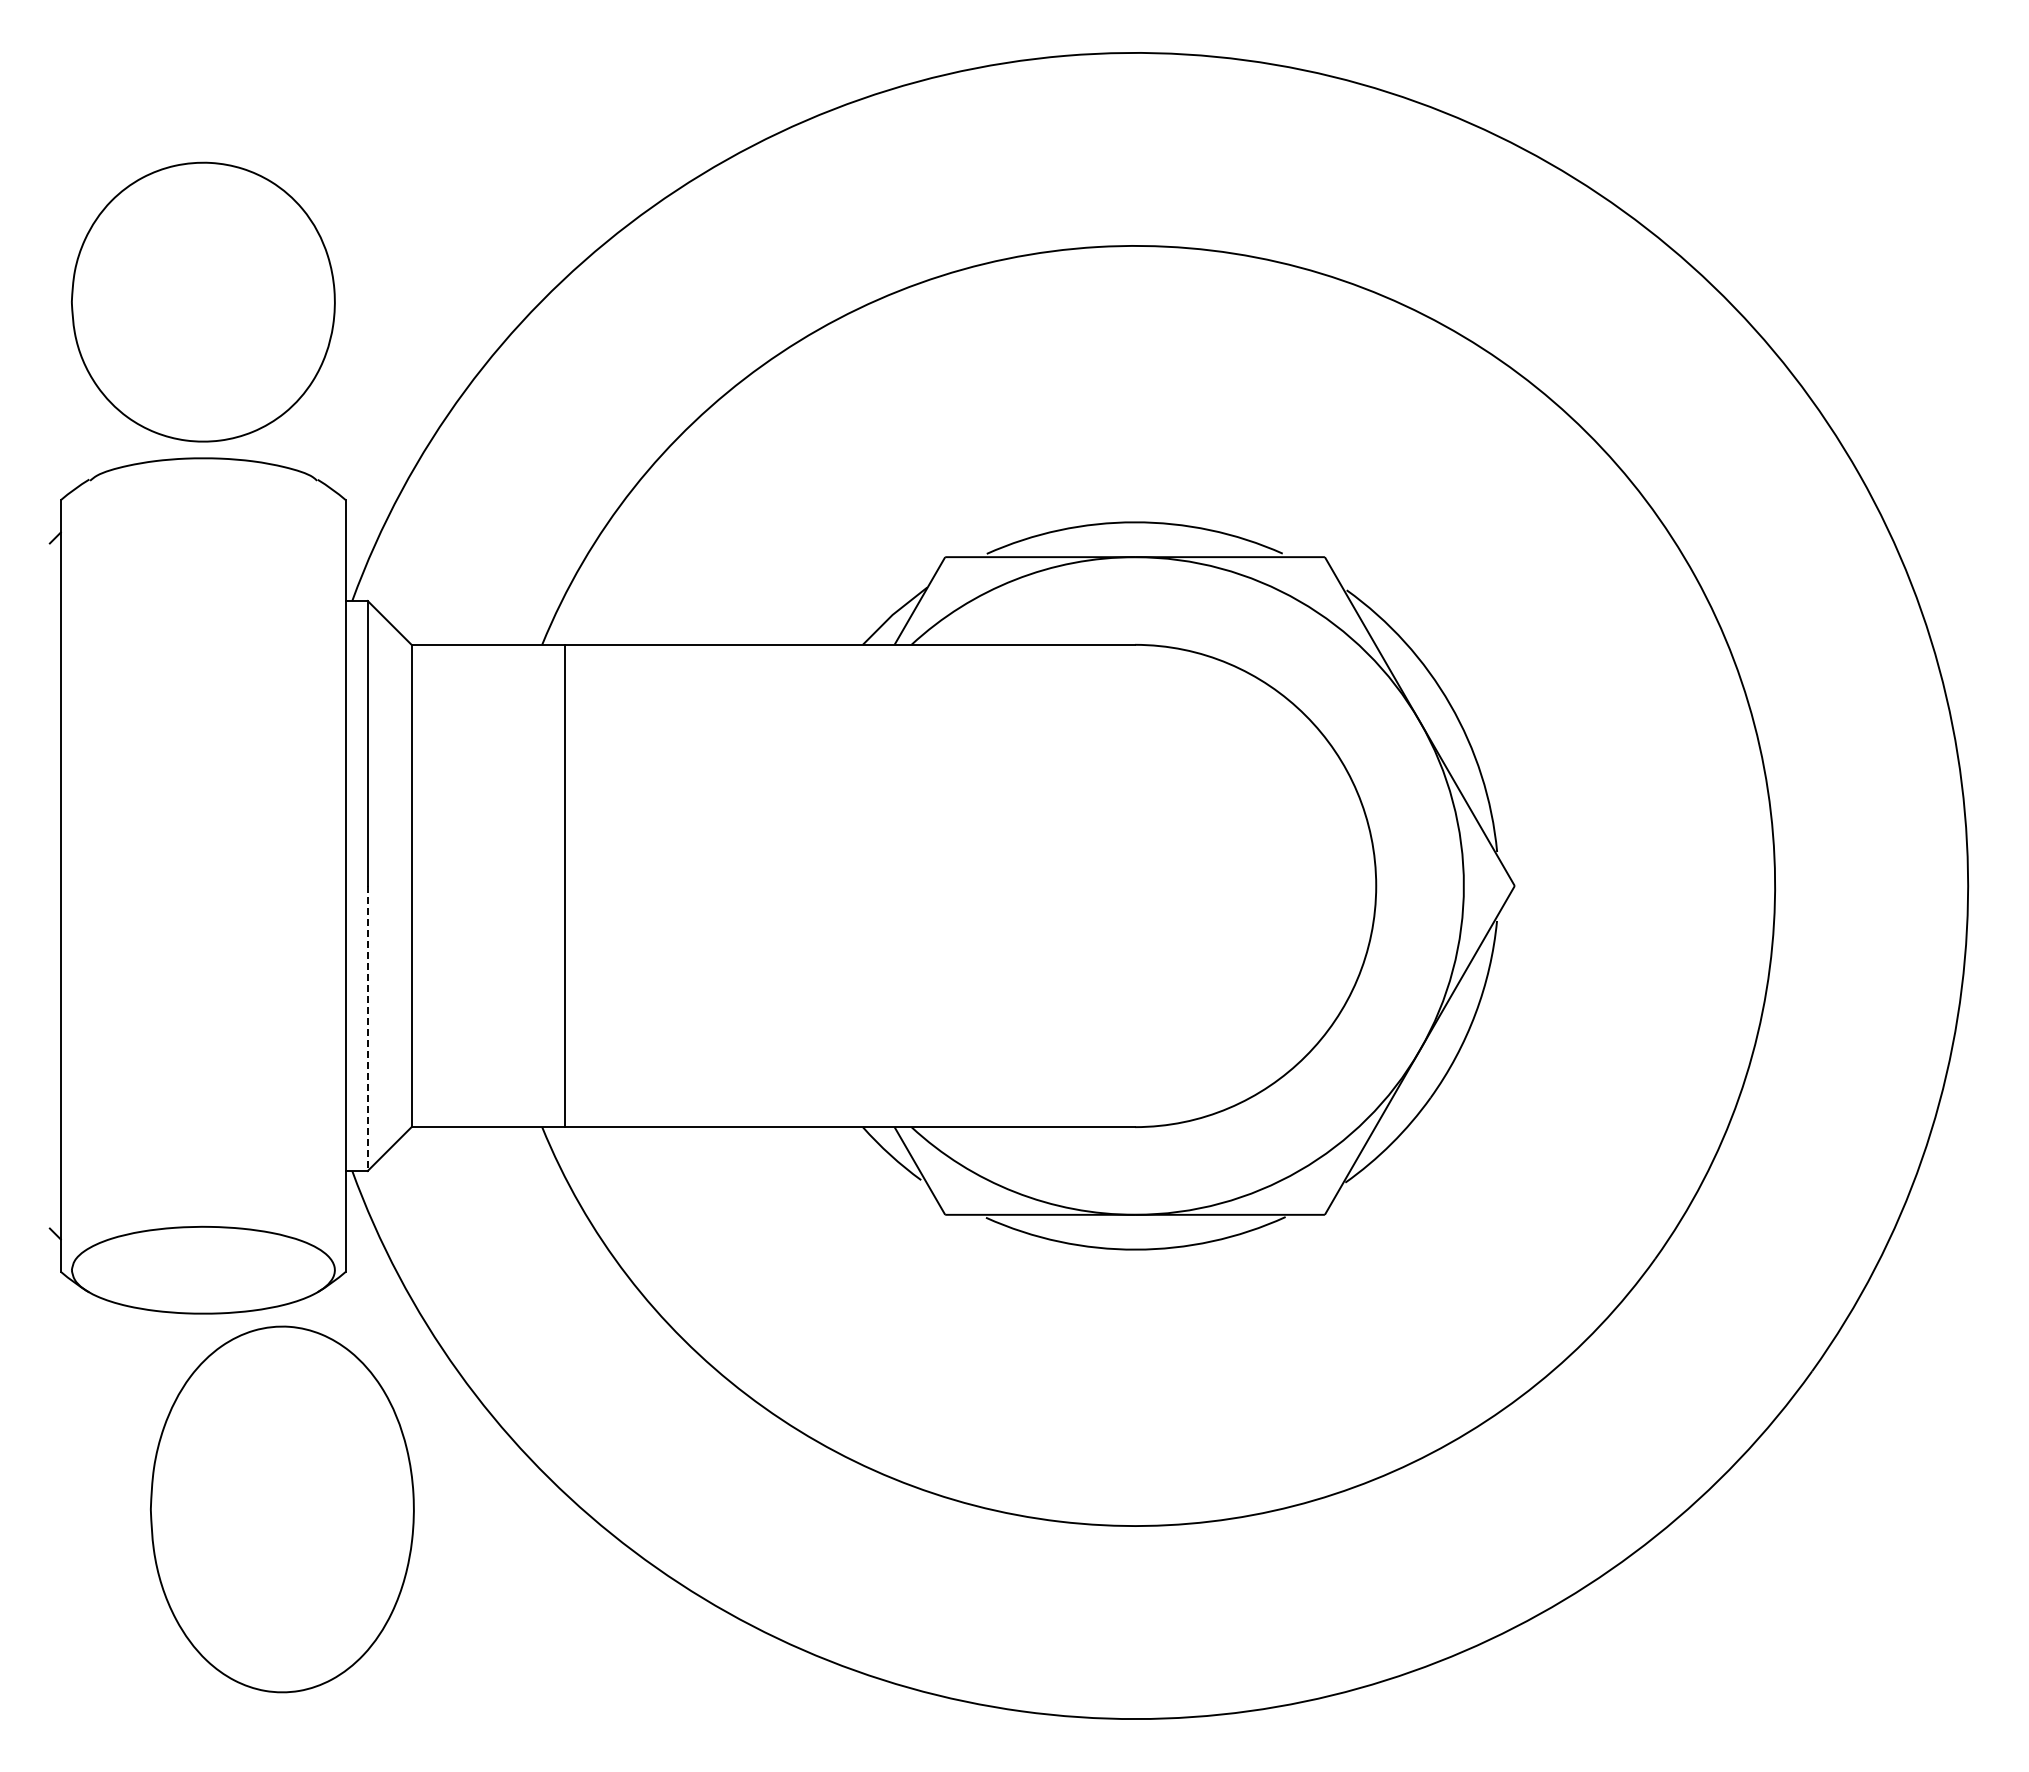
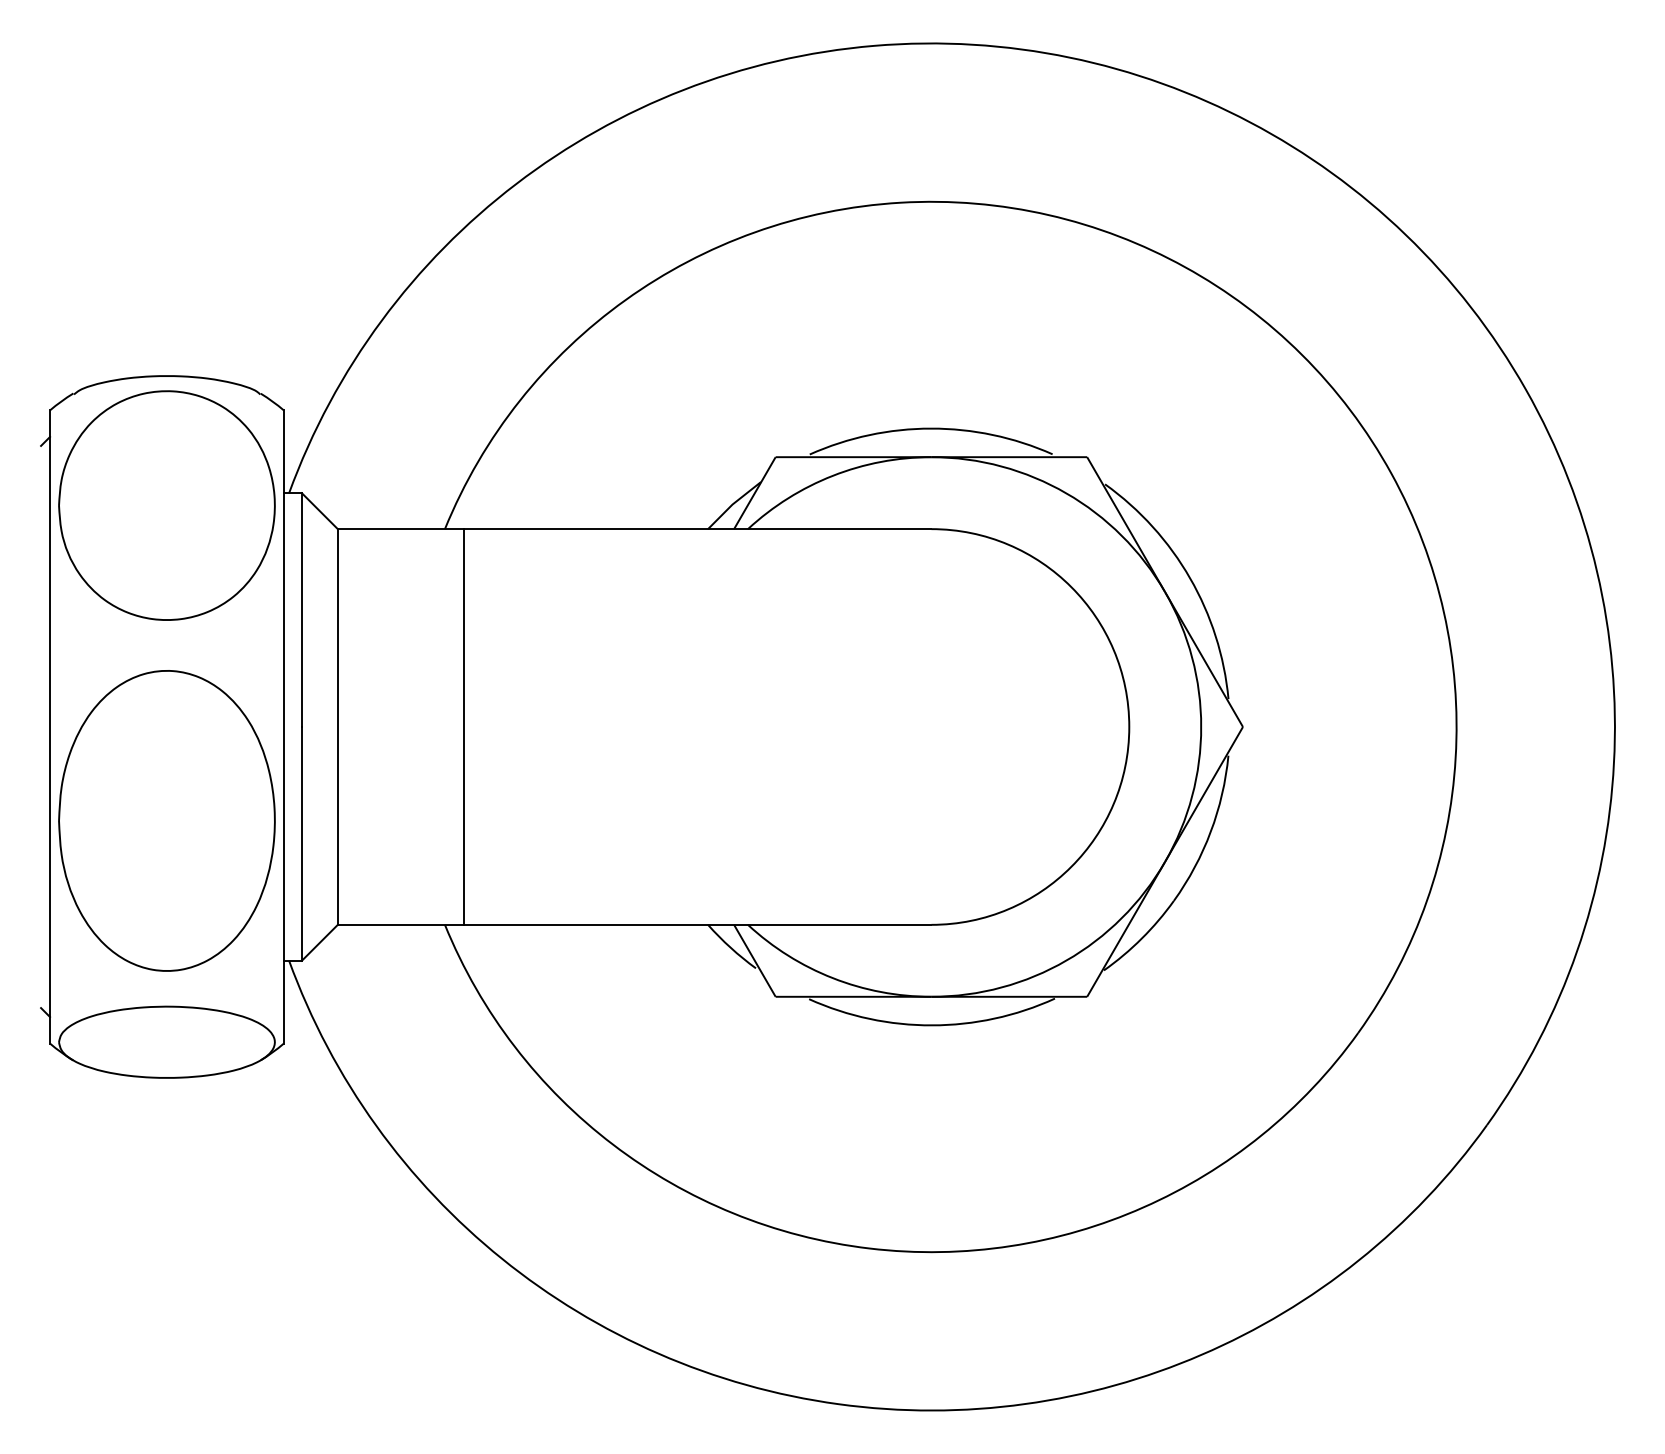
part: (203, 301) -> (167, 505), moved
line: (367, 1028) -> (301, 843), dashed -> solid
part: (282, 1509) -> (167, 820), moved

